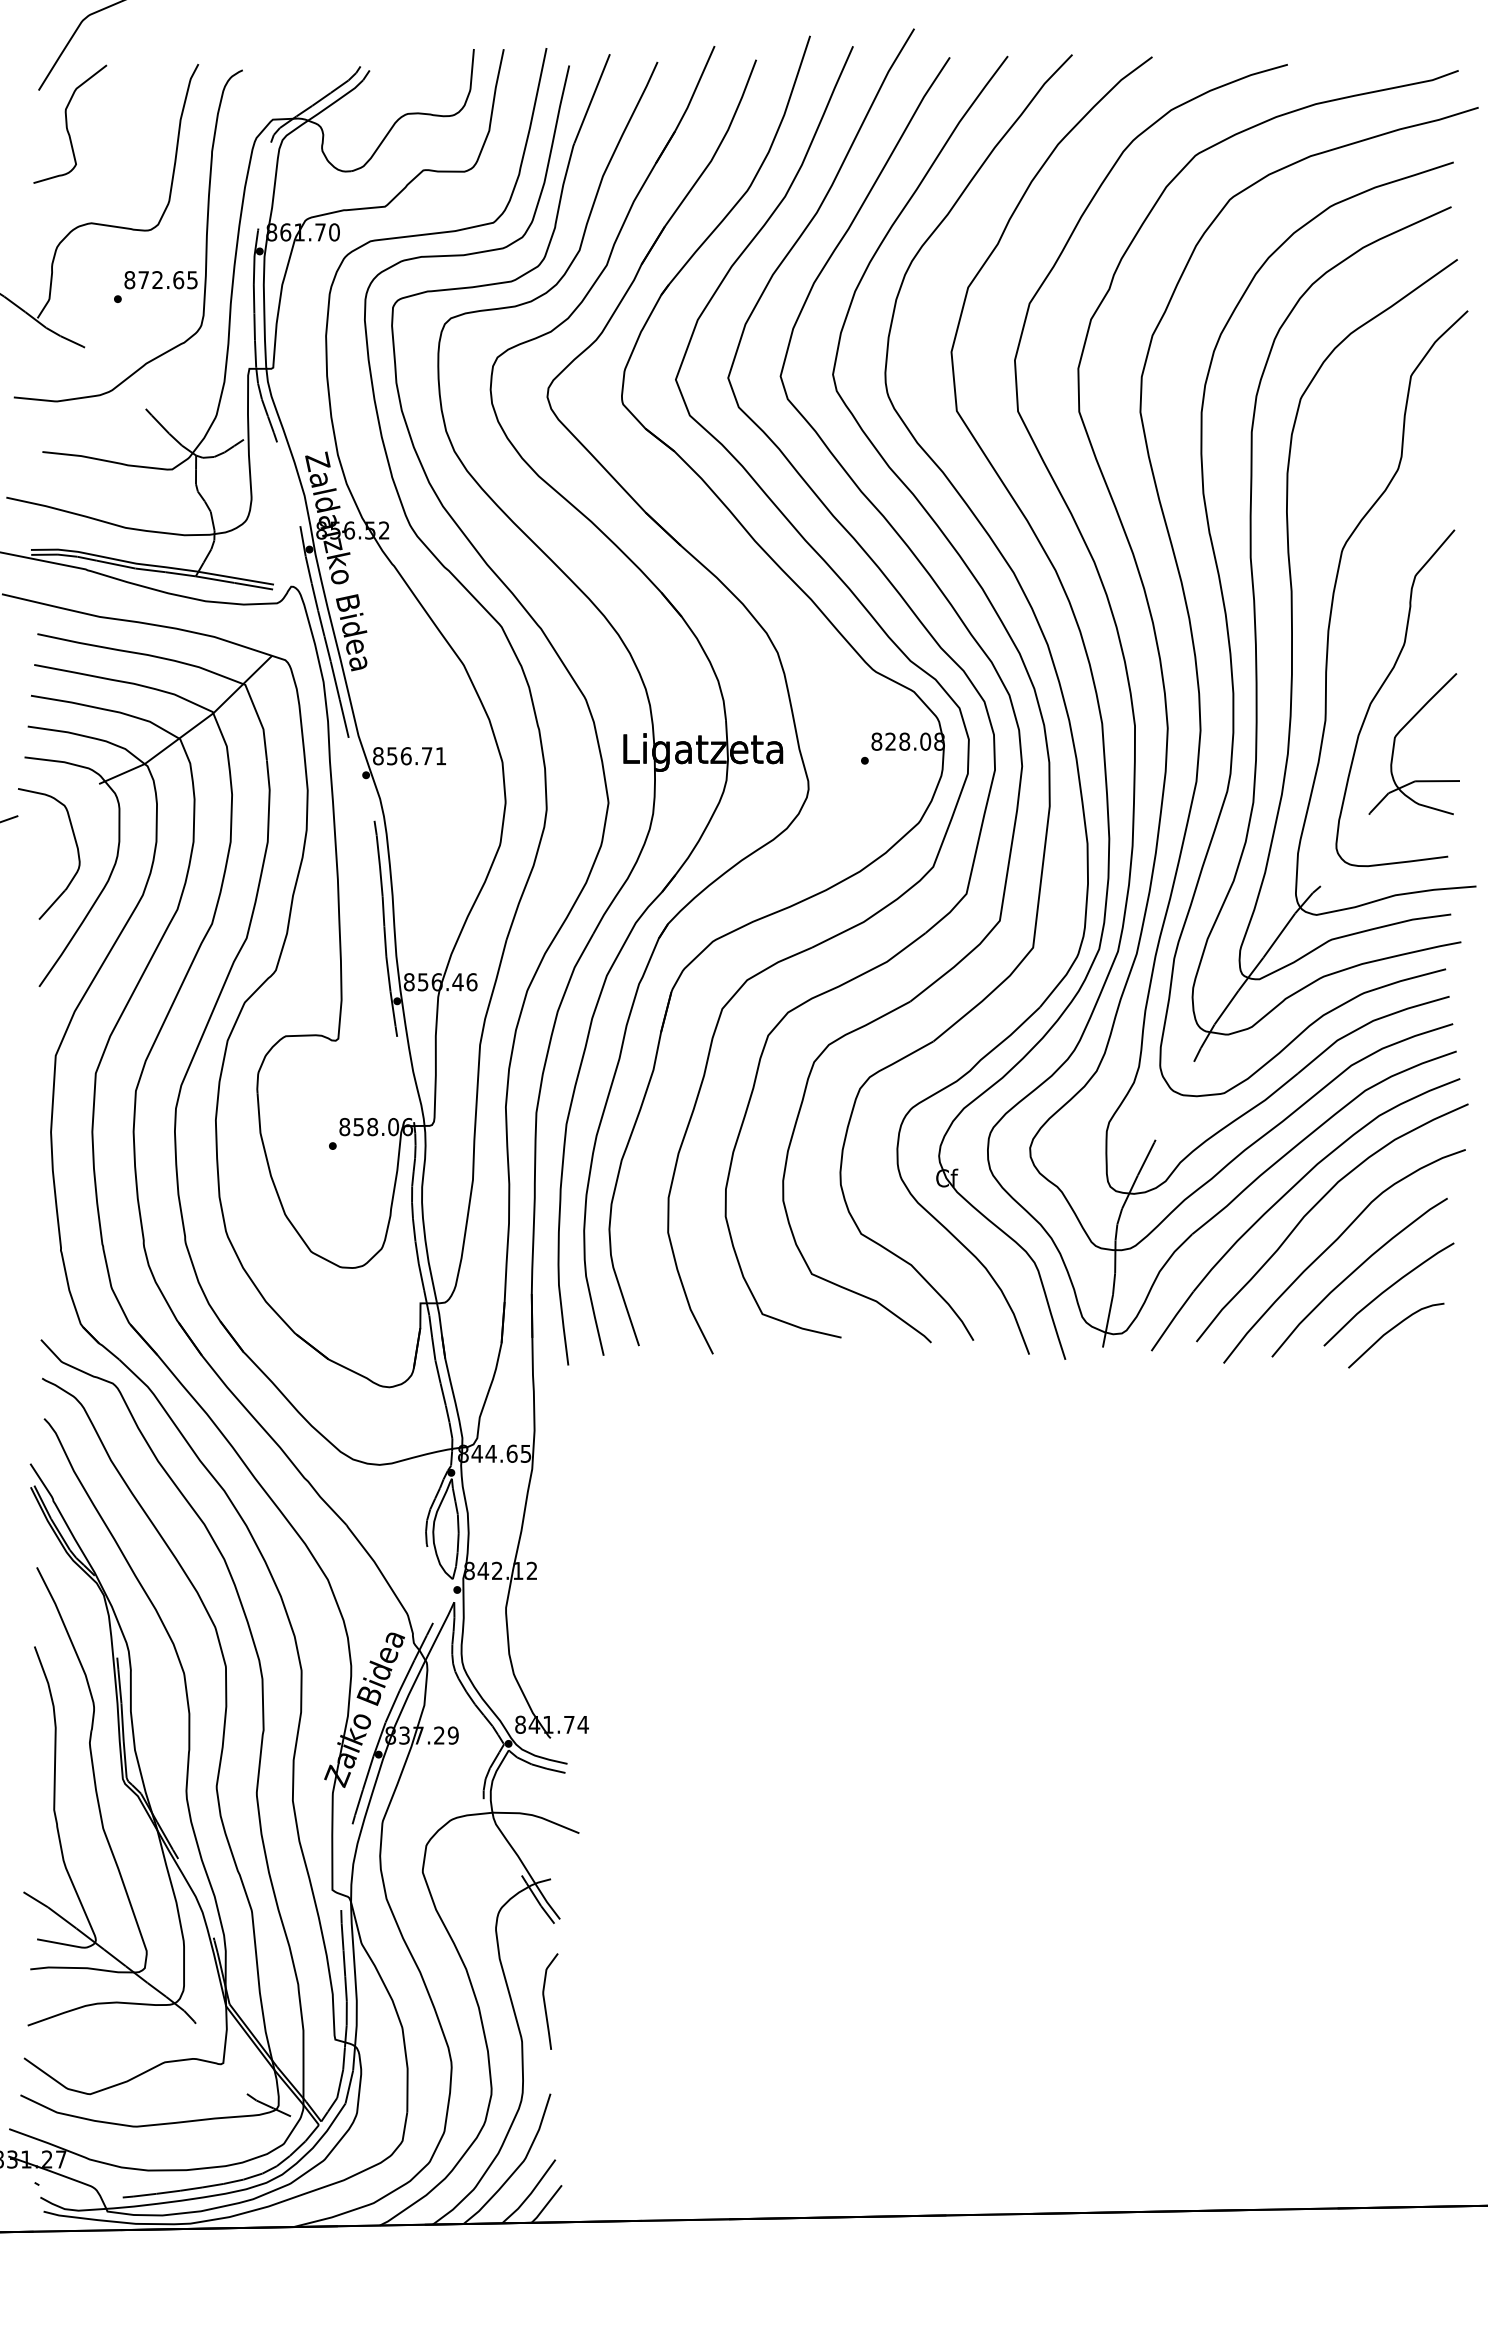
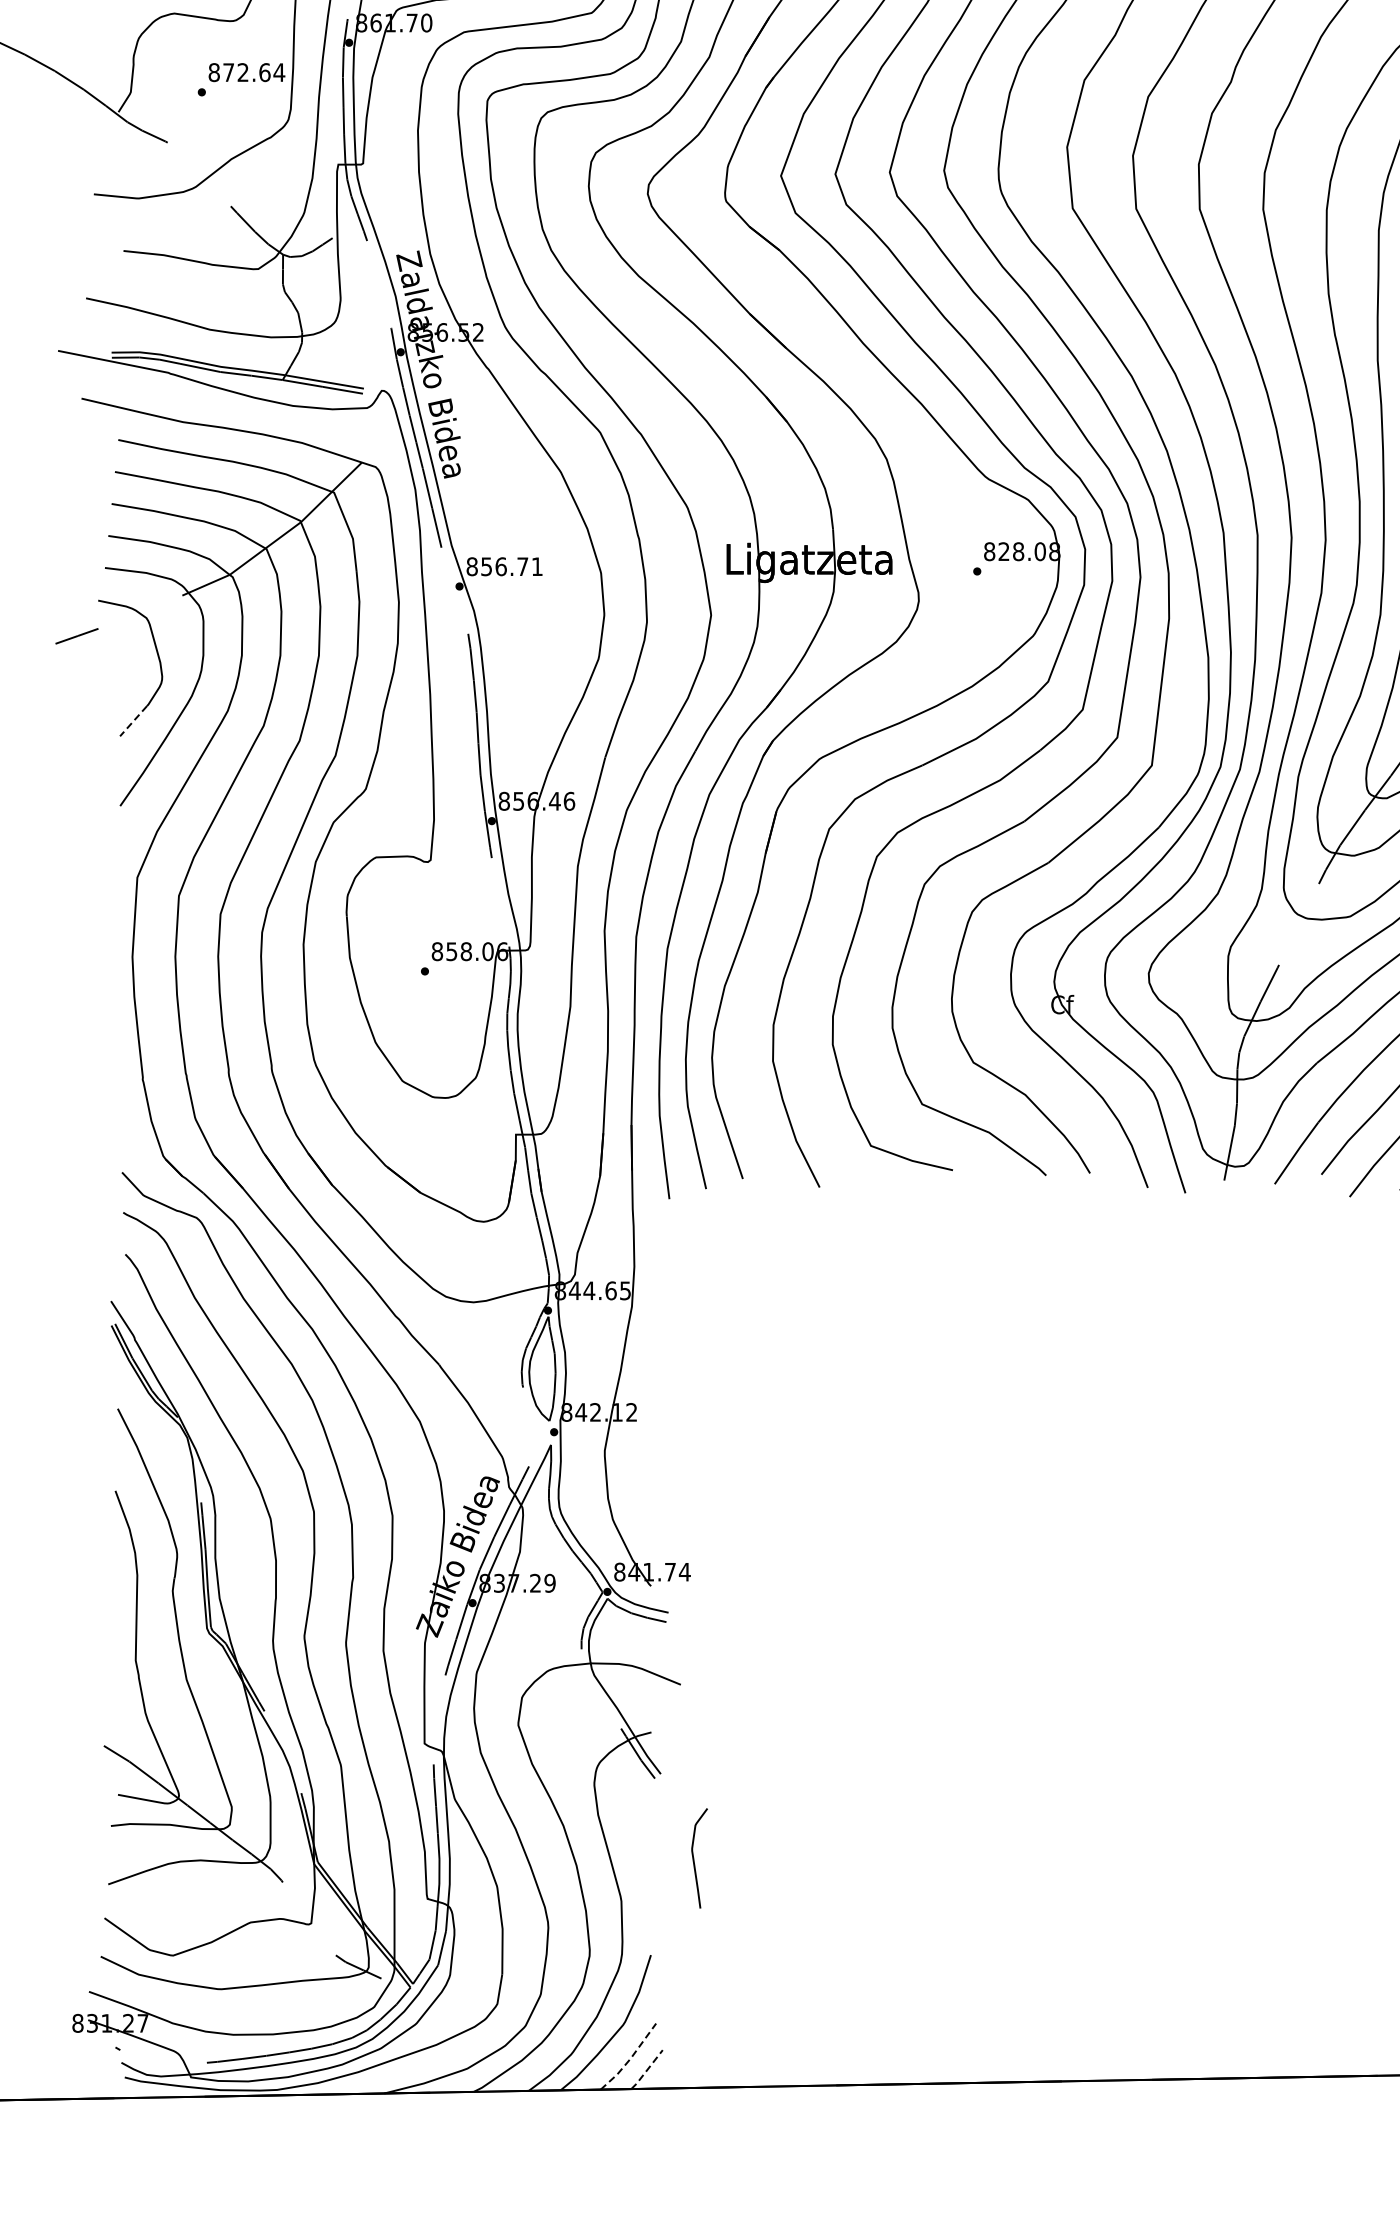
text: (192, 280) -> (279, 72), 872.65 -> 872.64
line: (51, 905) -> (132, 721), solid -> dashed
curve: (545, 2001) -> (694, 1858), moved
line: (531, 2193) -> (631, 2058), solid -> dashed
line: (546, 2205) -> (646, 2071), solid -> dashed

